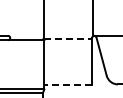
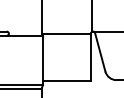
line: (68, 38) -> (67, 34), dashed -> solid
line: (67, 84) -> (66, 80), dashed -> solid

